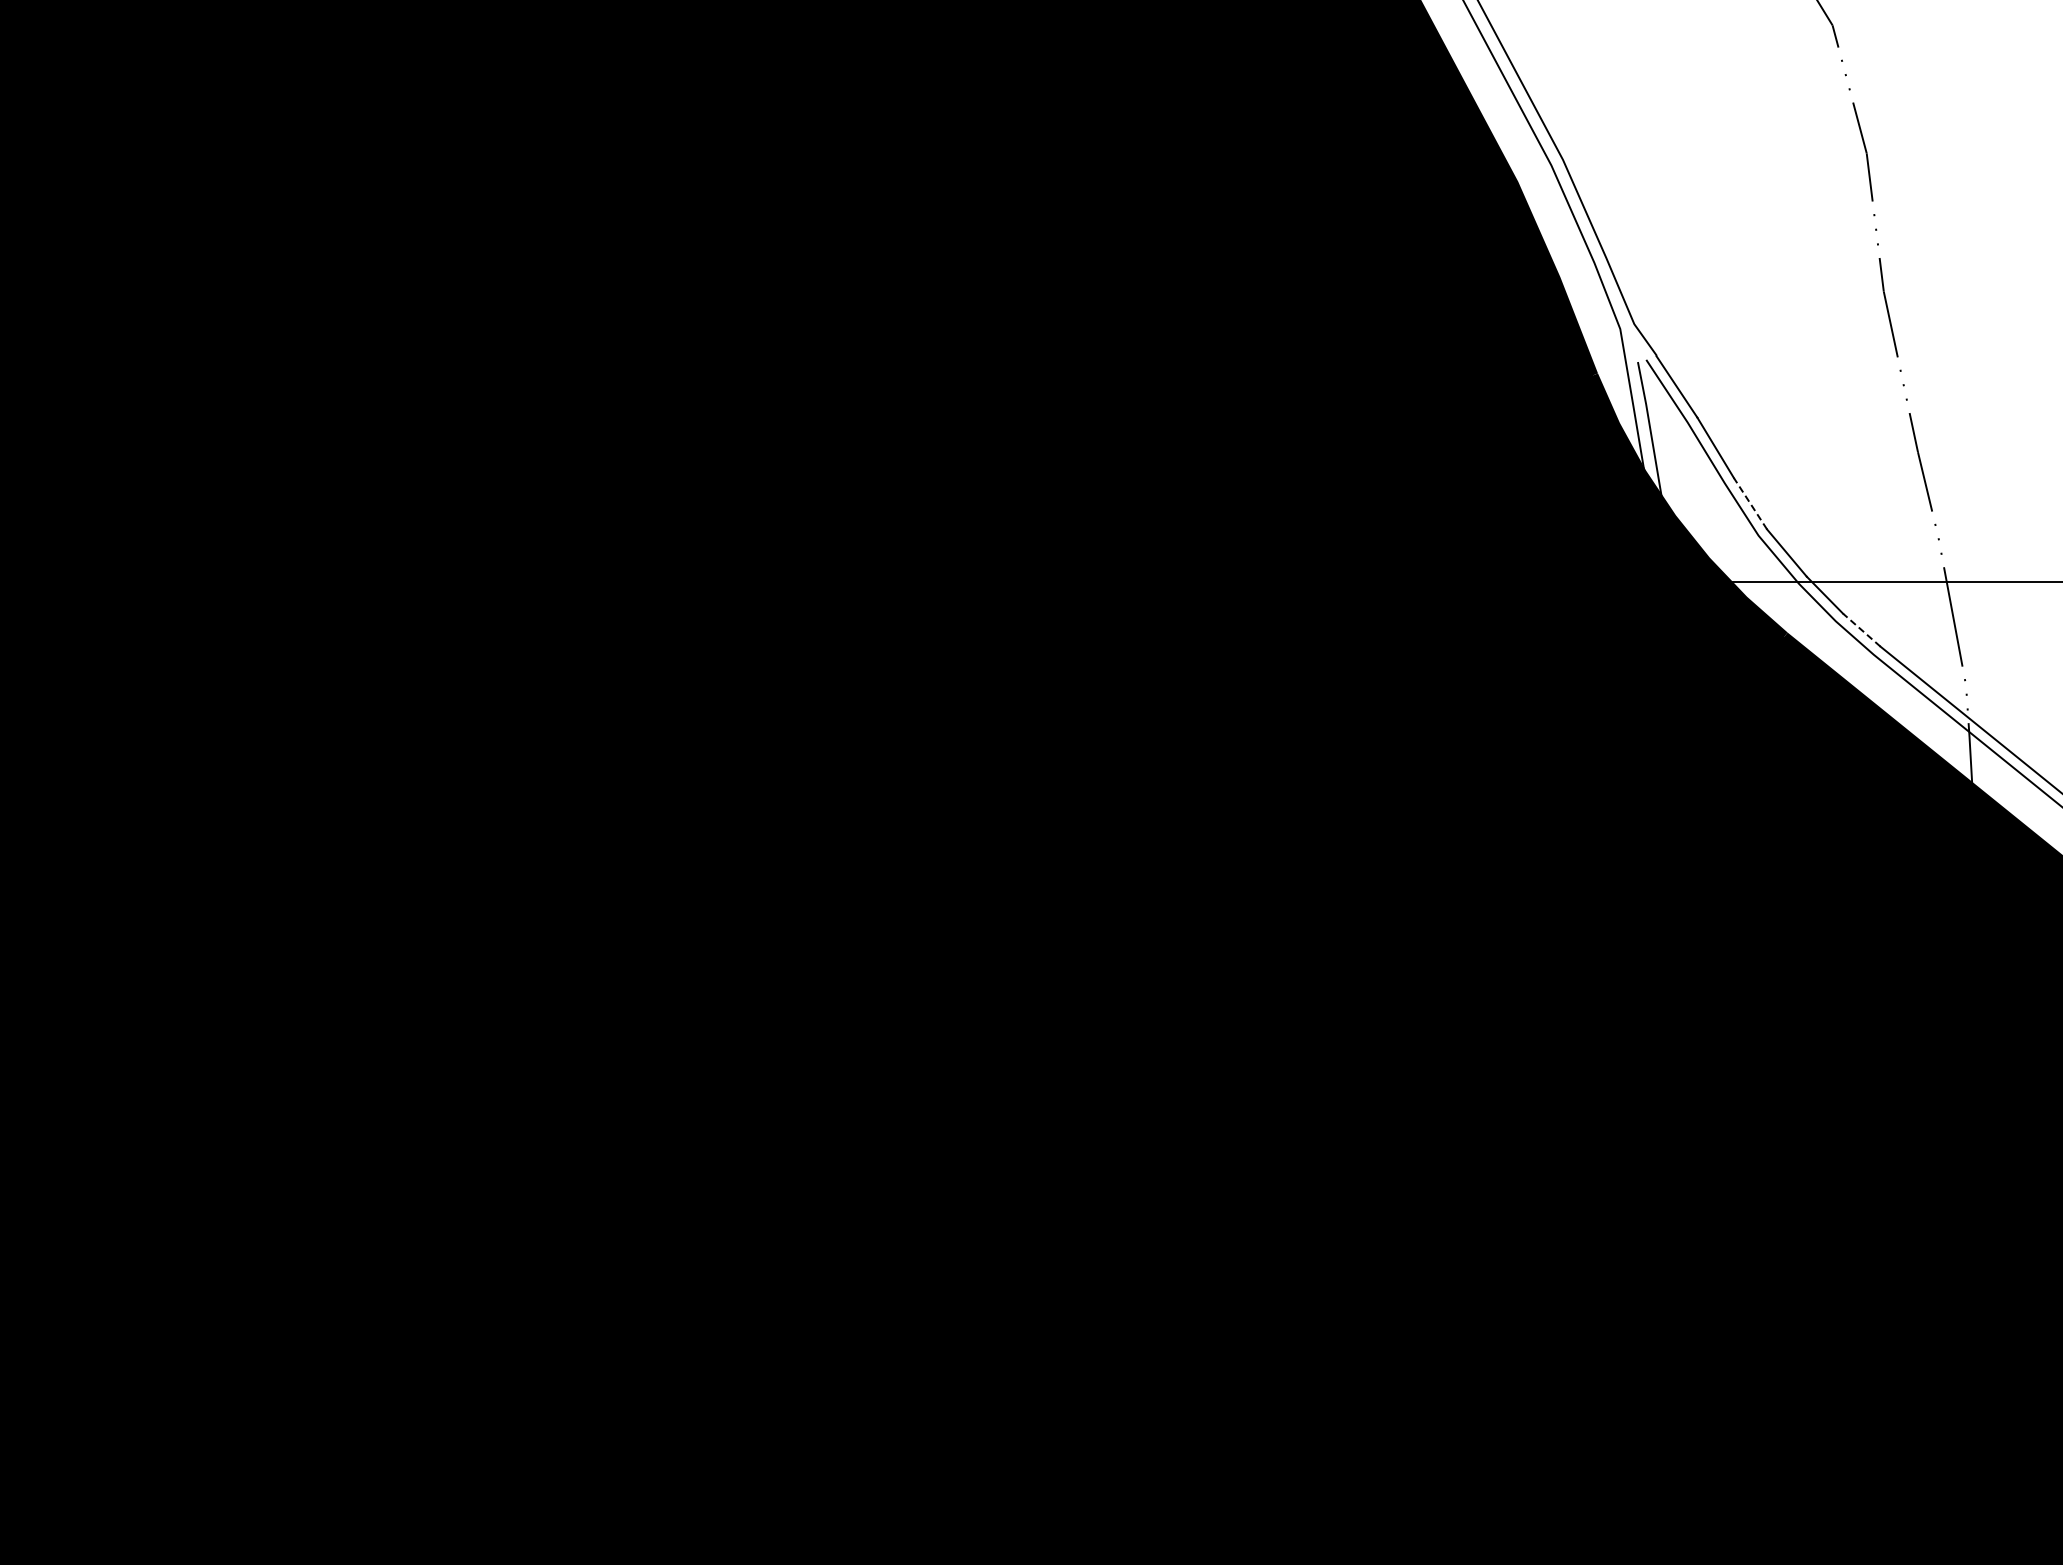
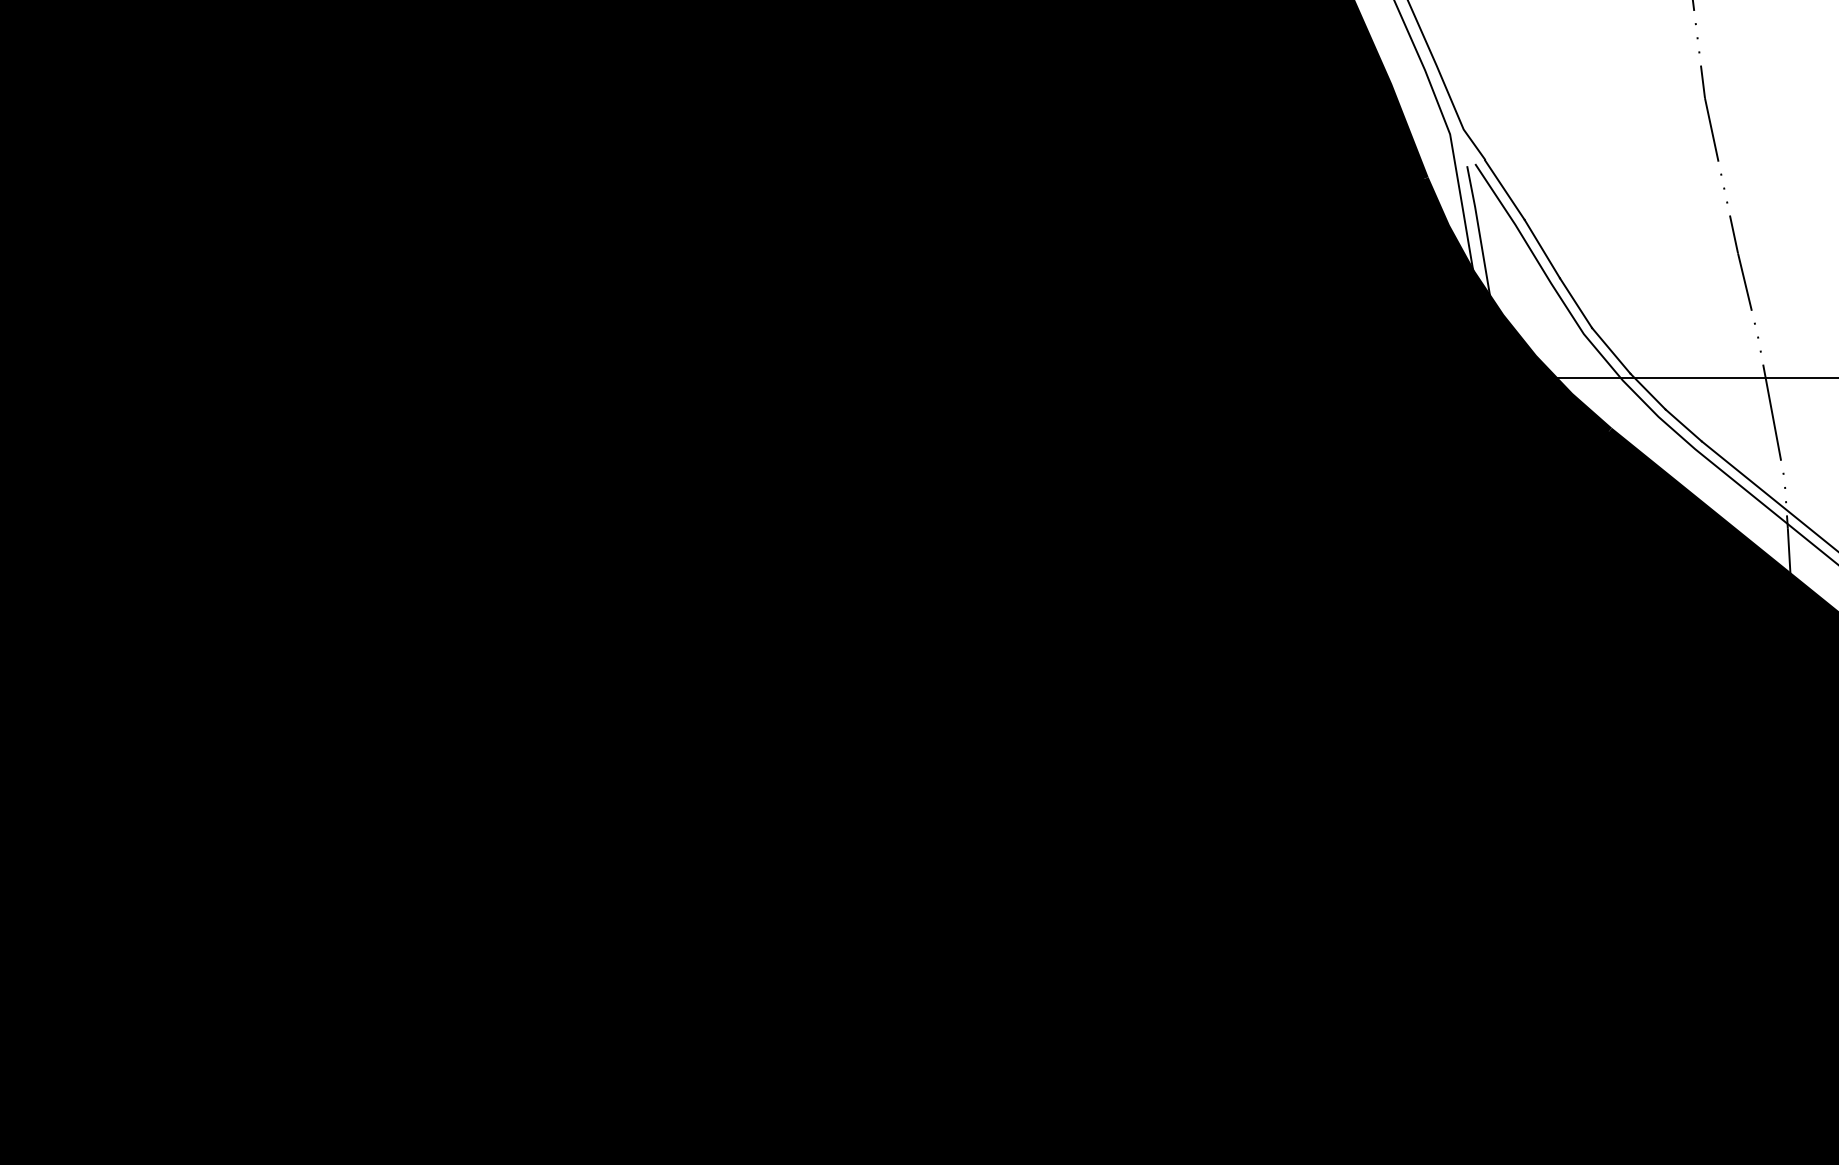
line: (1750, 503) -> (1576, 302), dashed -> solid
line: (1861, 630) -> (1683, 425), dashed -> solid

